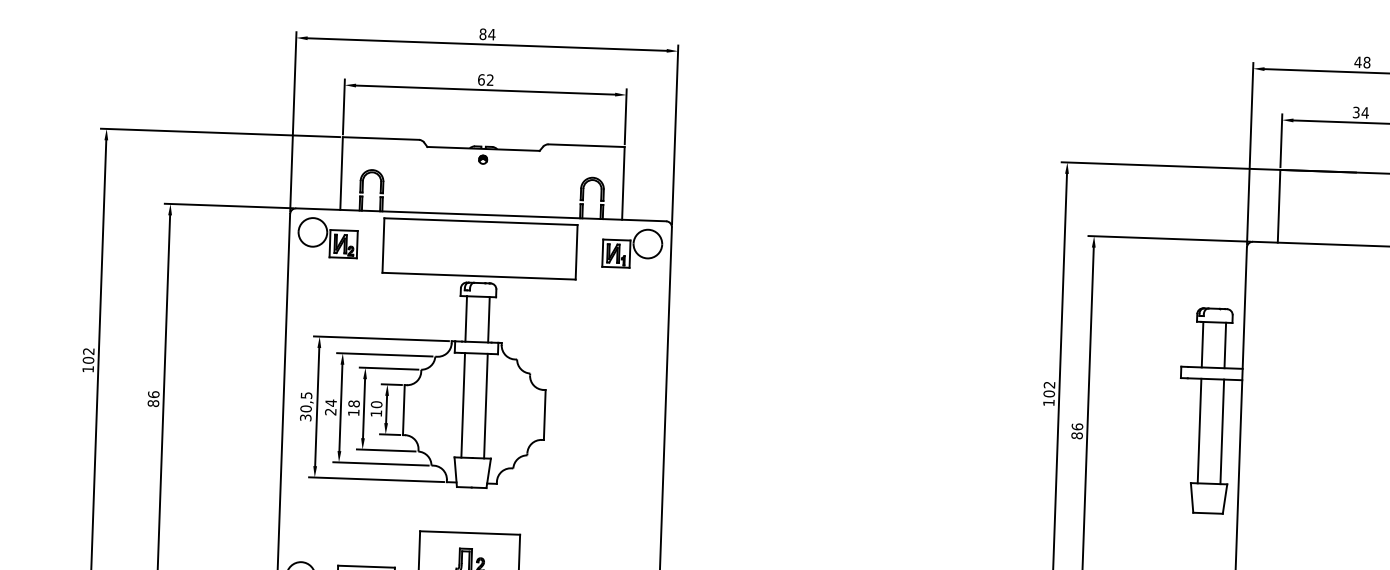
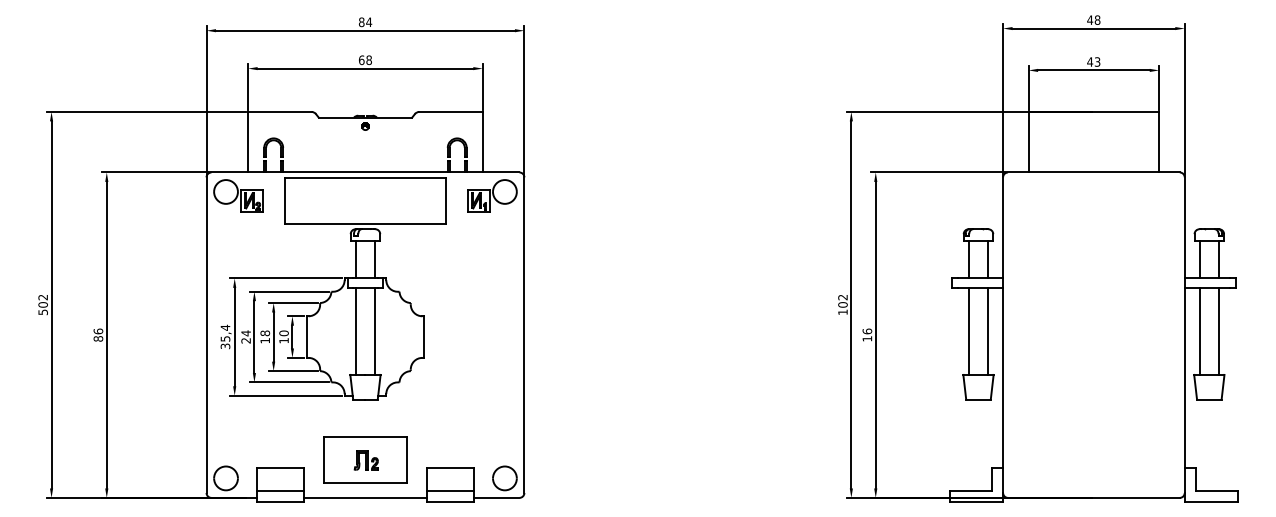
text: (489, 80) -> (368, 60), 62 -> 68
text: (1360, 112) -> (1093, 61), 34 -> 43
text: (87, 369) -> (42, 312), 102 -> 502
text: (306, 401) -> (225, 332), 30,5 -> 35,4
text: (1077, 435) -> (867, 338), 86 -> 16

